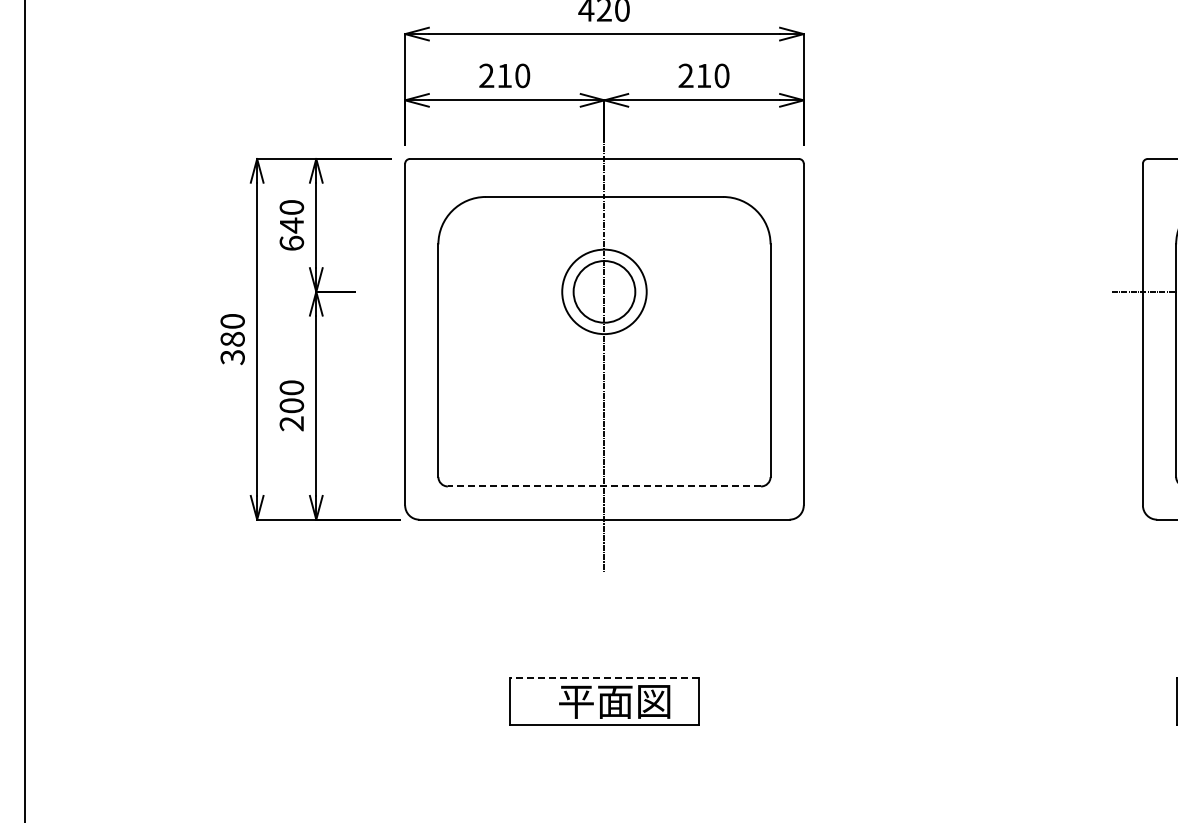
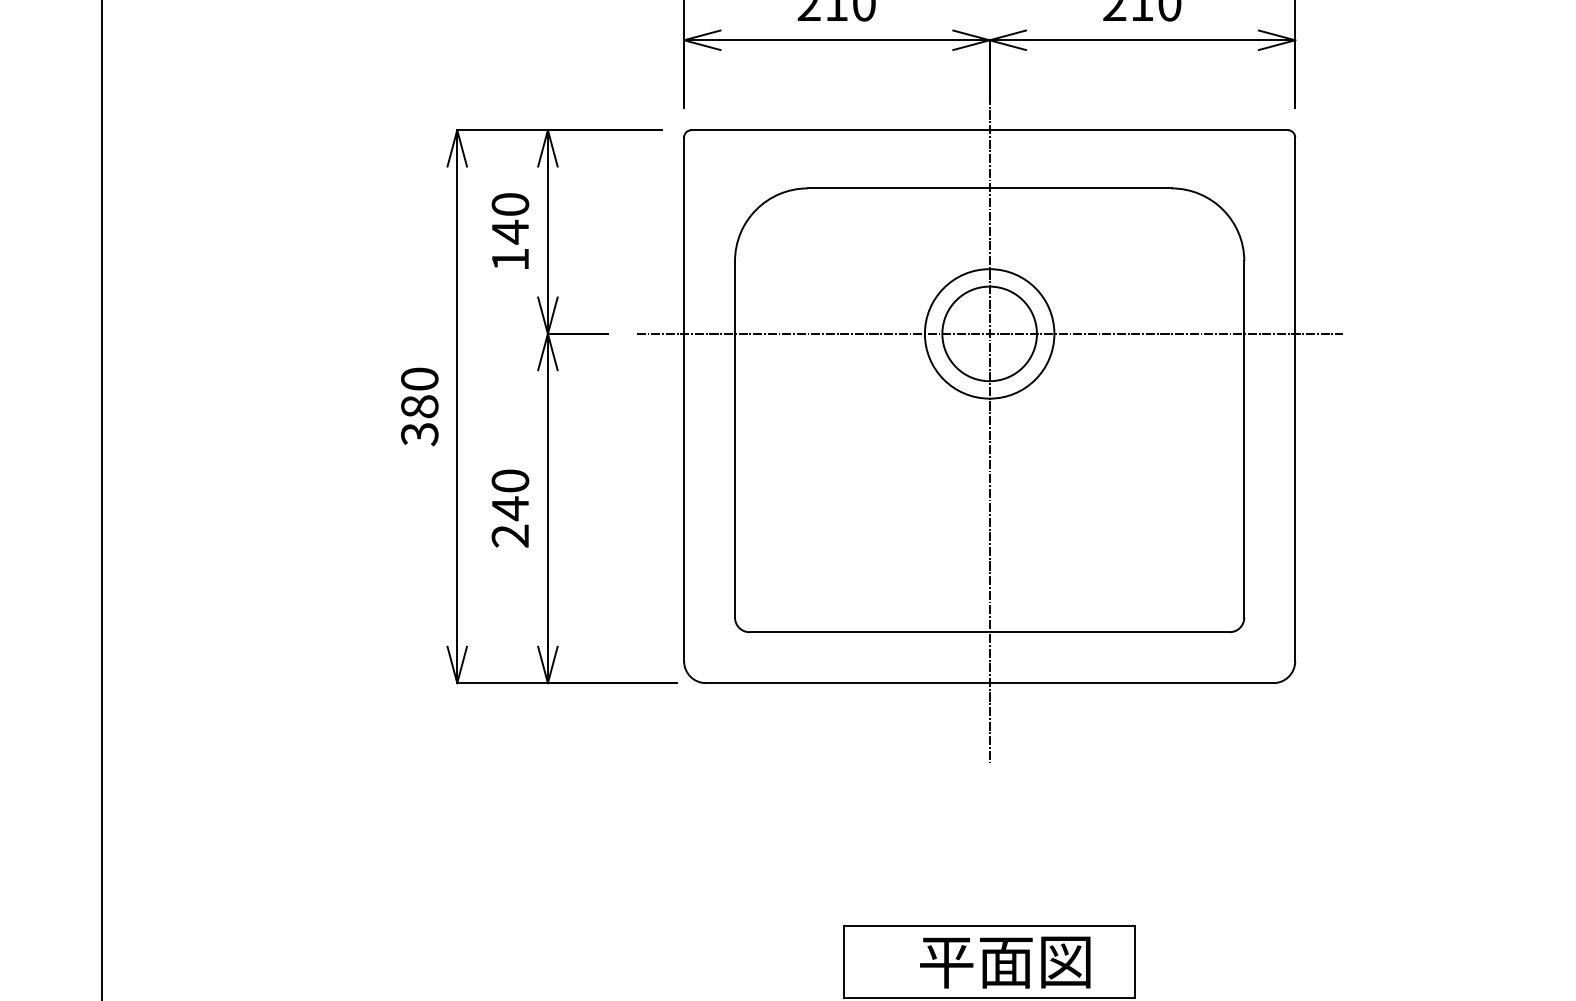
text: (291, 242) -> (509, 258), 640 -> 140
line: (604, 291) -> (989, 333), added
text: (291, 405) -> (509, 508), 200 -> 240
line: (604, 486) -> (989, 632), dashed -> solid
line: (604, 677) -> (989, 925), dashed -> solid

